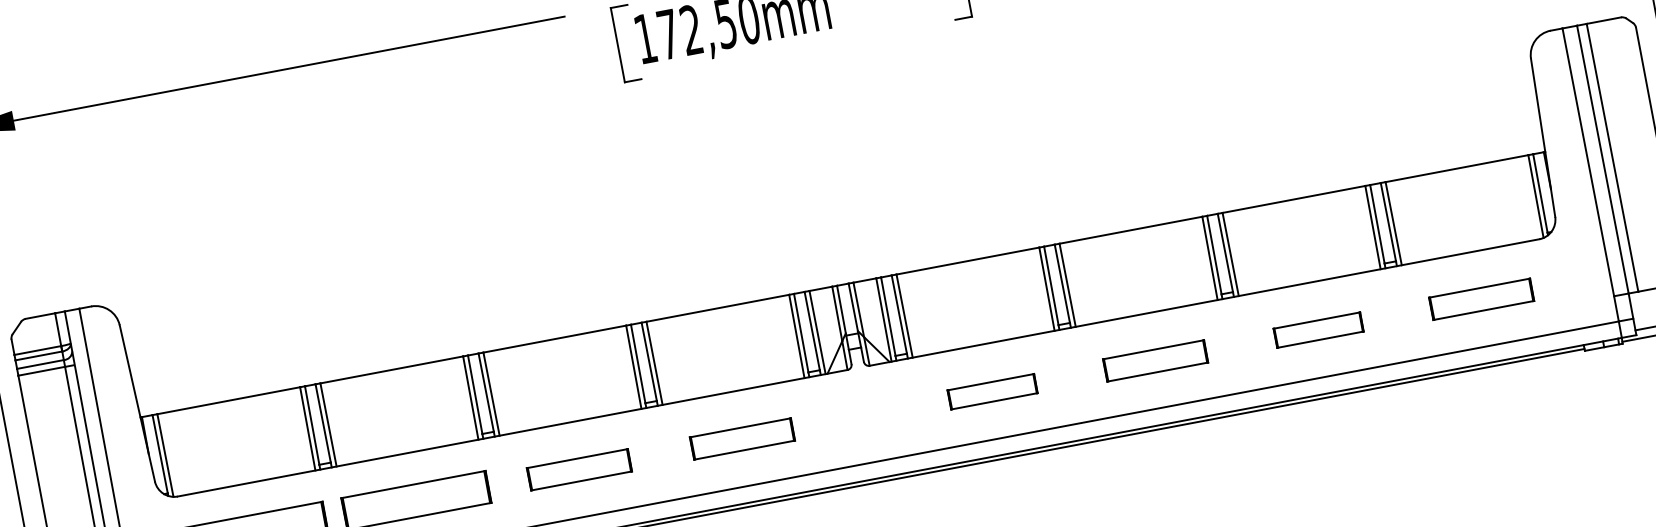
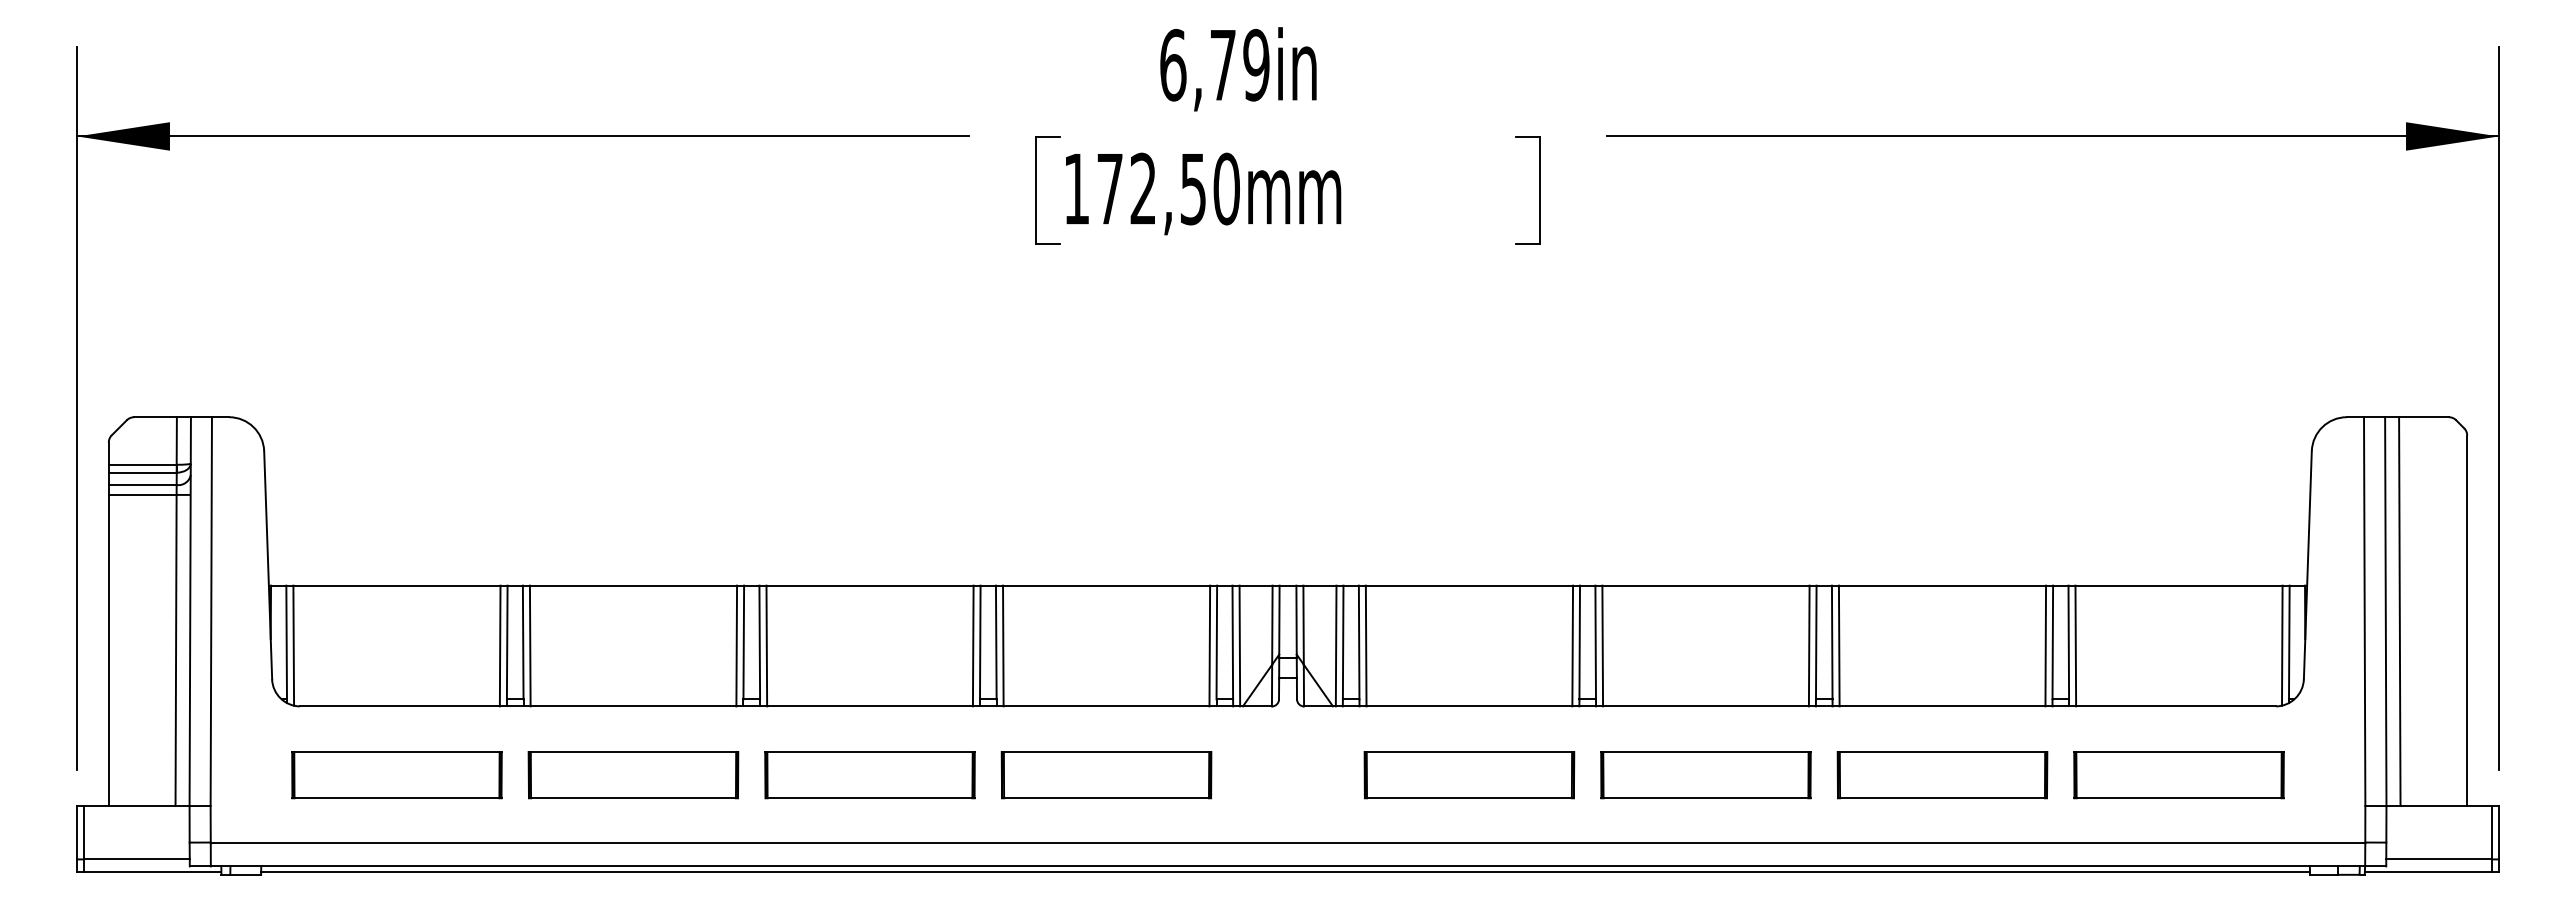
part: (1481, 299) -> (2178, 775), size x1.43
part: (1318, 330) -> (1942, 775), size x1.67
part: (1155, 361) -> (1705, 775), size x1.43
part: (992, 391) -> (1469, 775), size x1.67
part: (742, 439) -> (1106, 775), size x1.43
part: (579, 470) -> (869, 775), size x1.43

